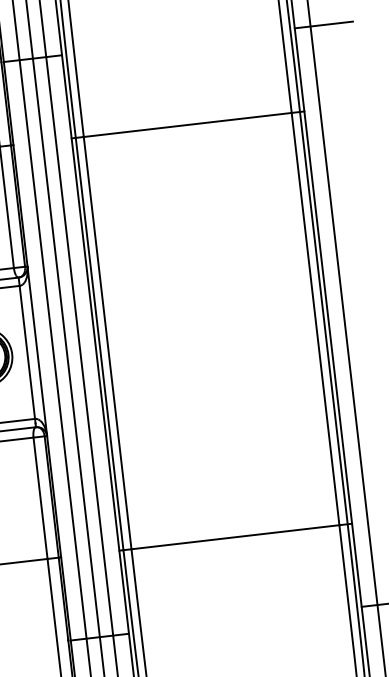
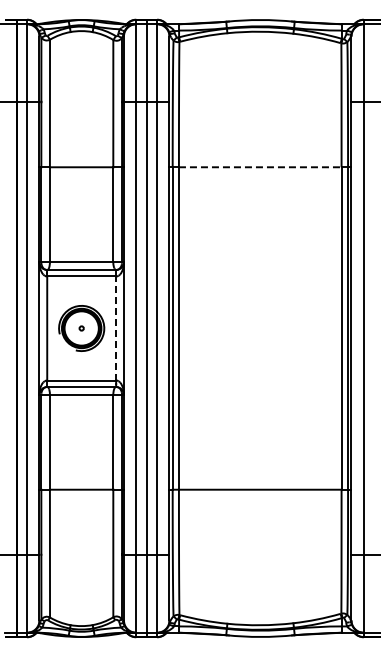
line: (188, 125) -> (260, 167), solid -> dashed
line: (27, 352) -> (116, 328), solid -> dashed

